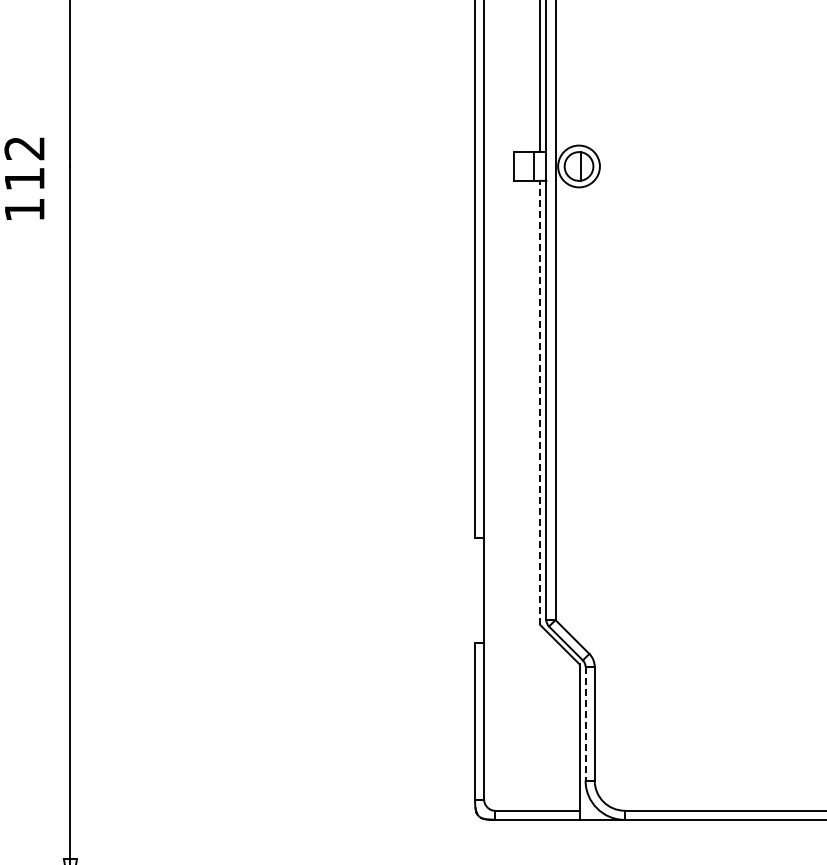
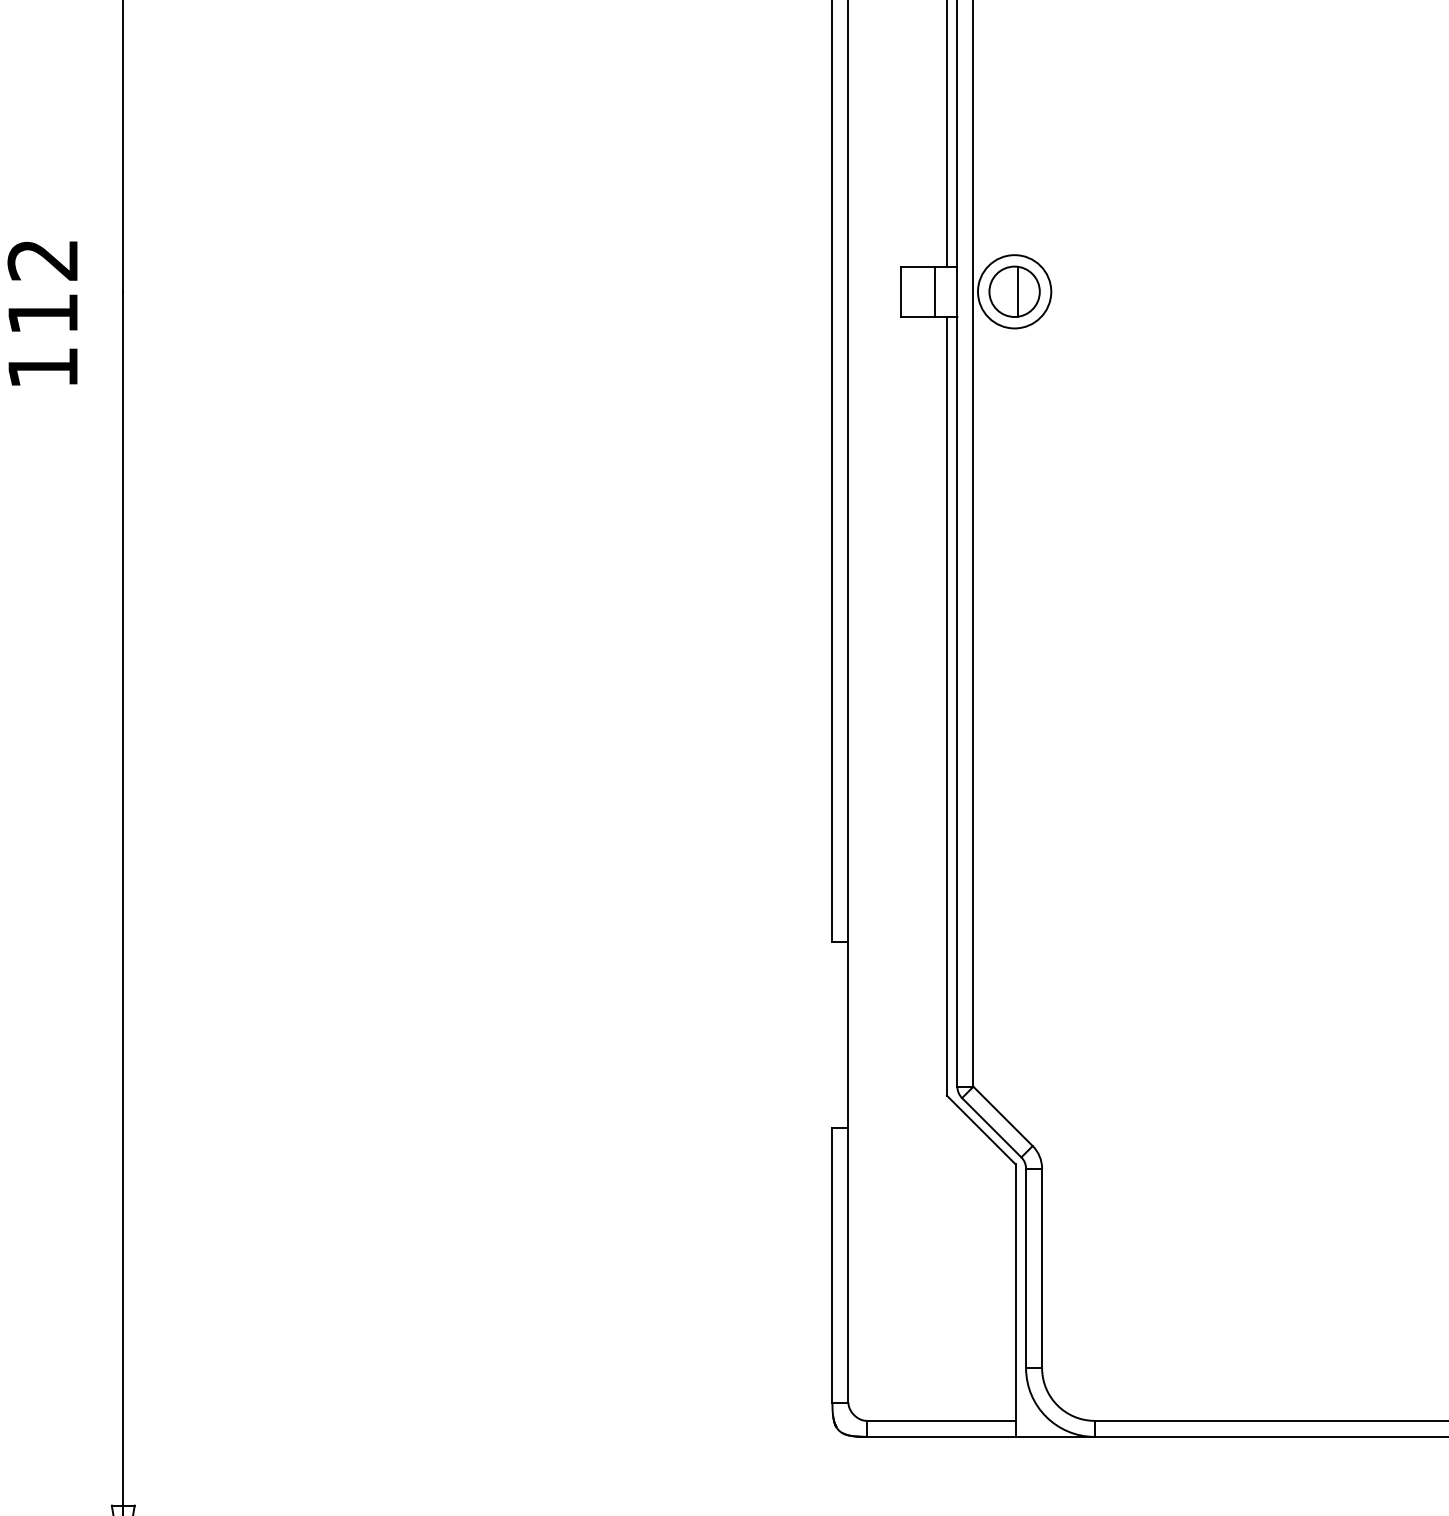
line: (540, 402) -> (947, 705), dashed -> solid
line: (585, 723) -> (1025, 1268), dashed -> solid

